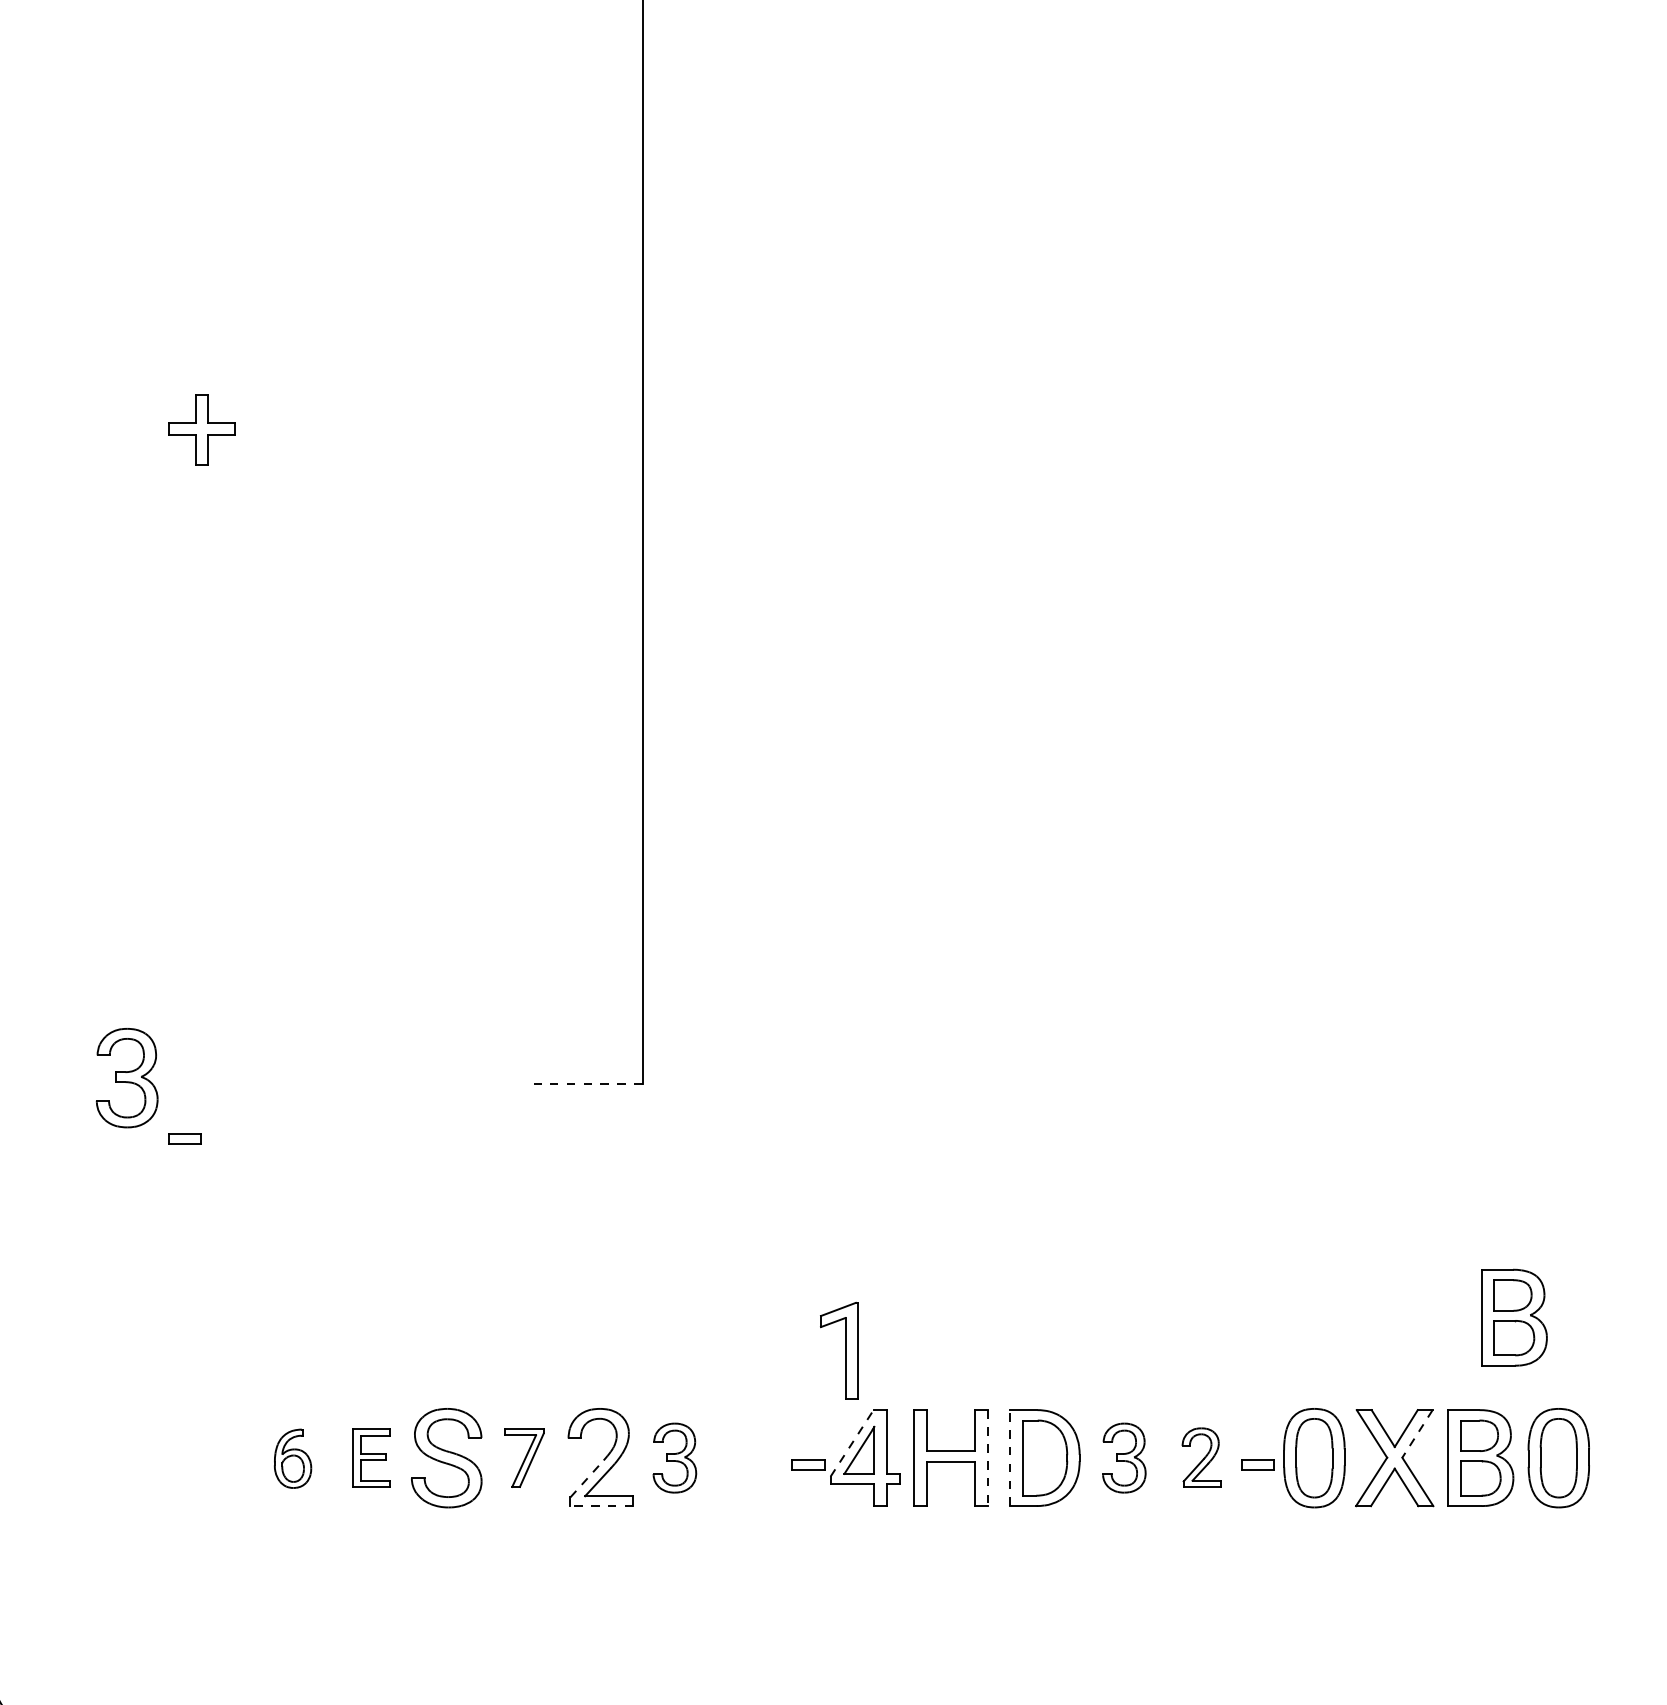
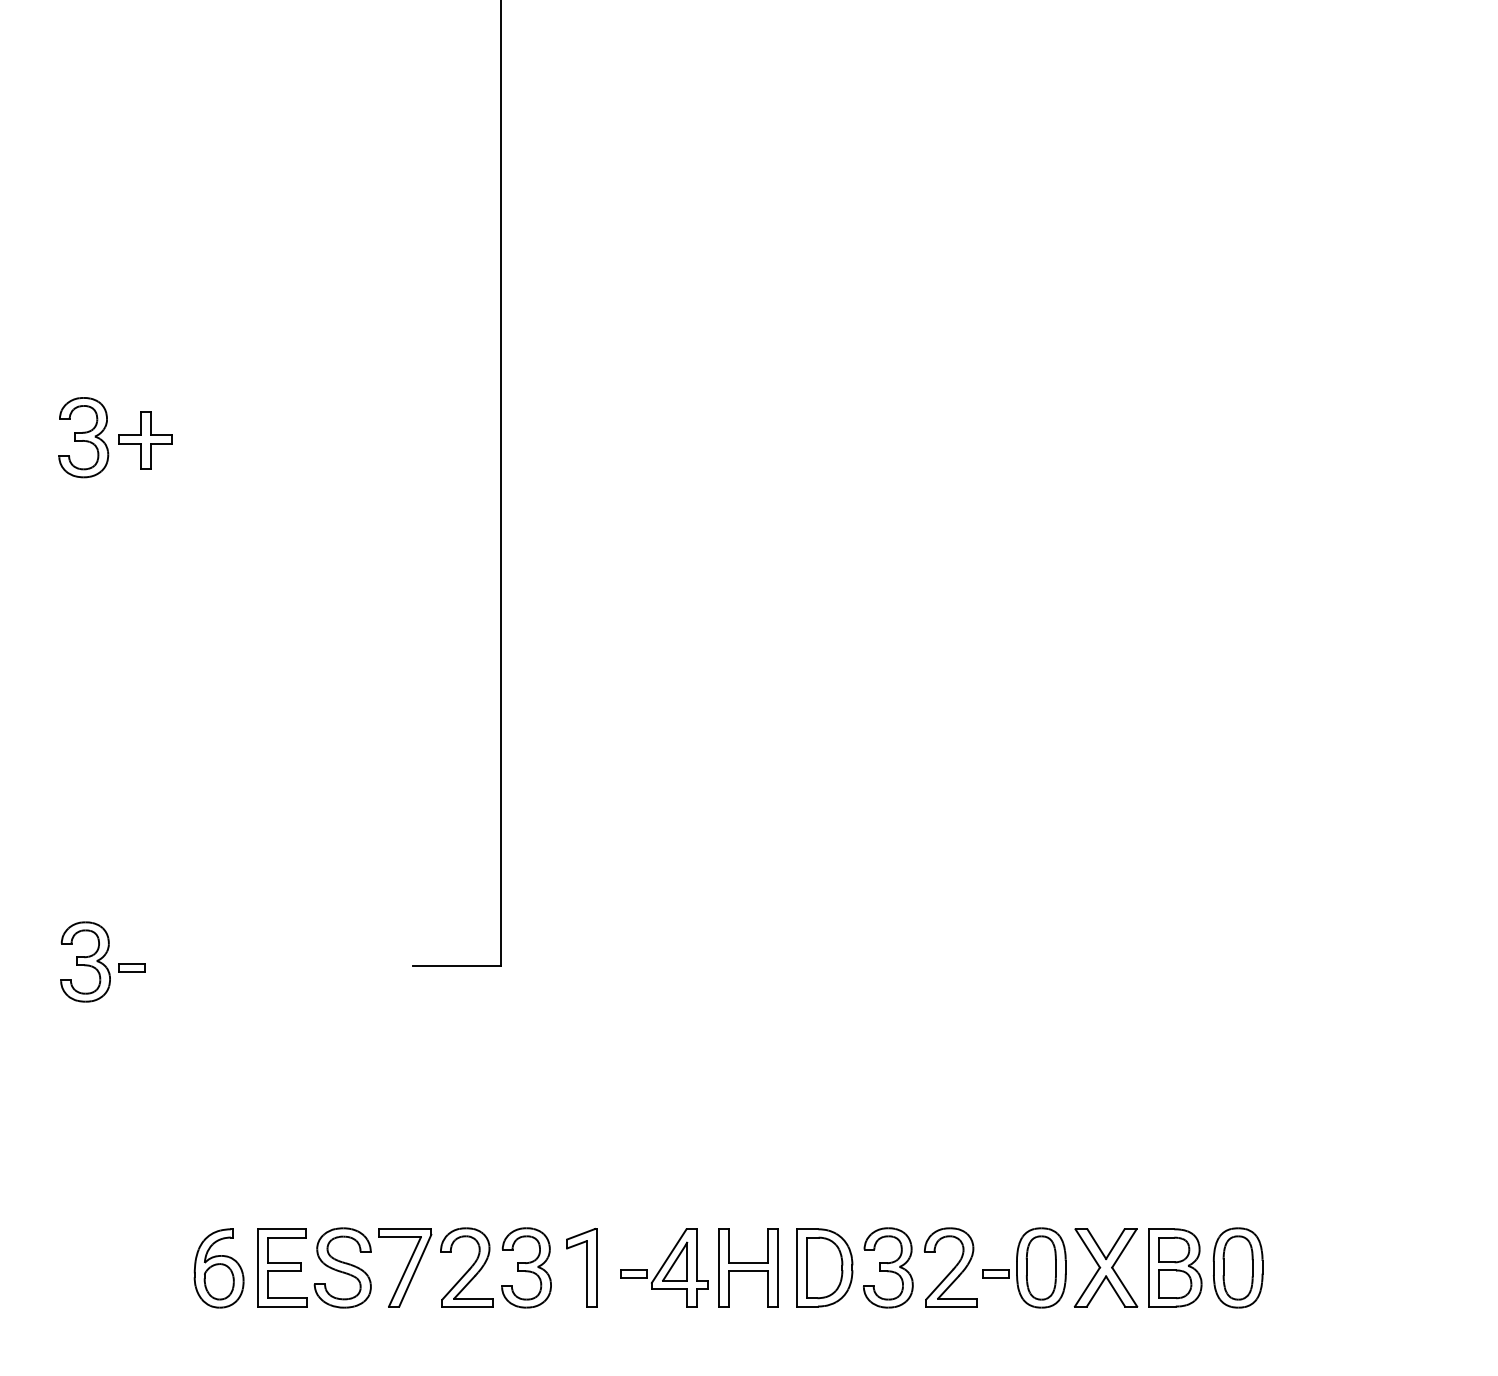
part: (124, 426) -> (83, 437), added
line: (589, 1083) -> (457, 966), dashed -> solid
part: (184, 1138) -> (131, 967), moved
part: (1514, 1317) -> (1202, 1154), removed
part: (838, 1350) -> (581, 1267), moved
line: (1417, 1433) -> (1124, 1248), dashed -> solid
line: (852, 1443) -> (669, 1256), dashed -> solid
part: (371, 1457) -> (282, 1267), size x1.67
part: (524, 1457) -> (405, 1267), size x1.67
part: (674, 1457) -> (526, 1267), size x1.43
line: (987, 1457) -> (778, 1267), dashed -> solid
line: (1010, 1457) -> (796, 1267), dashed -> solid
part: (1124, 1457) -> (888, 1267), size x1.43
part: (1201, 1457) -> (950, 1267), size x1.67
part: (292, 1458) -> (218, 1268), size x1.67
line: (586, 1478) -> (455, 1284), dashed -> solid
line: (601, 1506) -> (467, 1306), dashed -> solid

